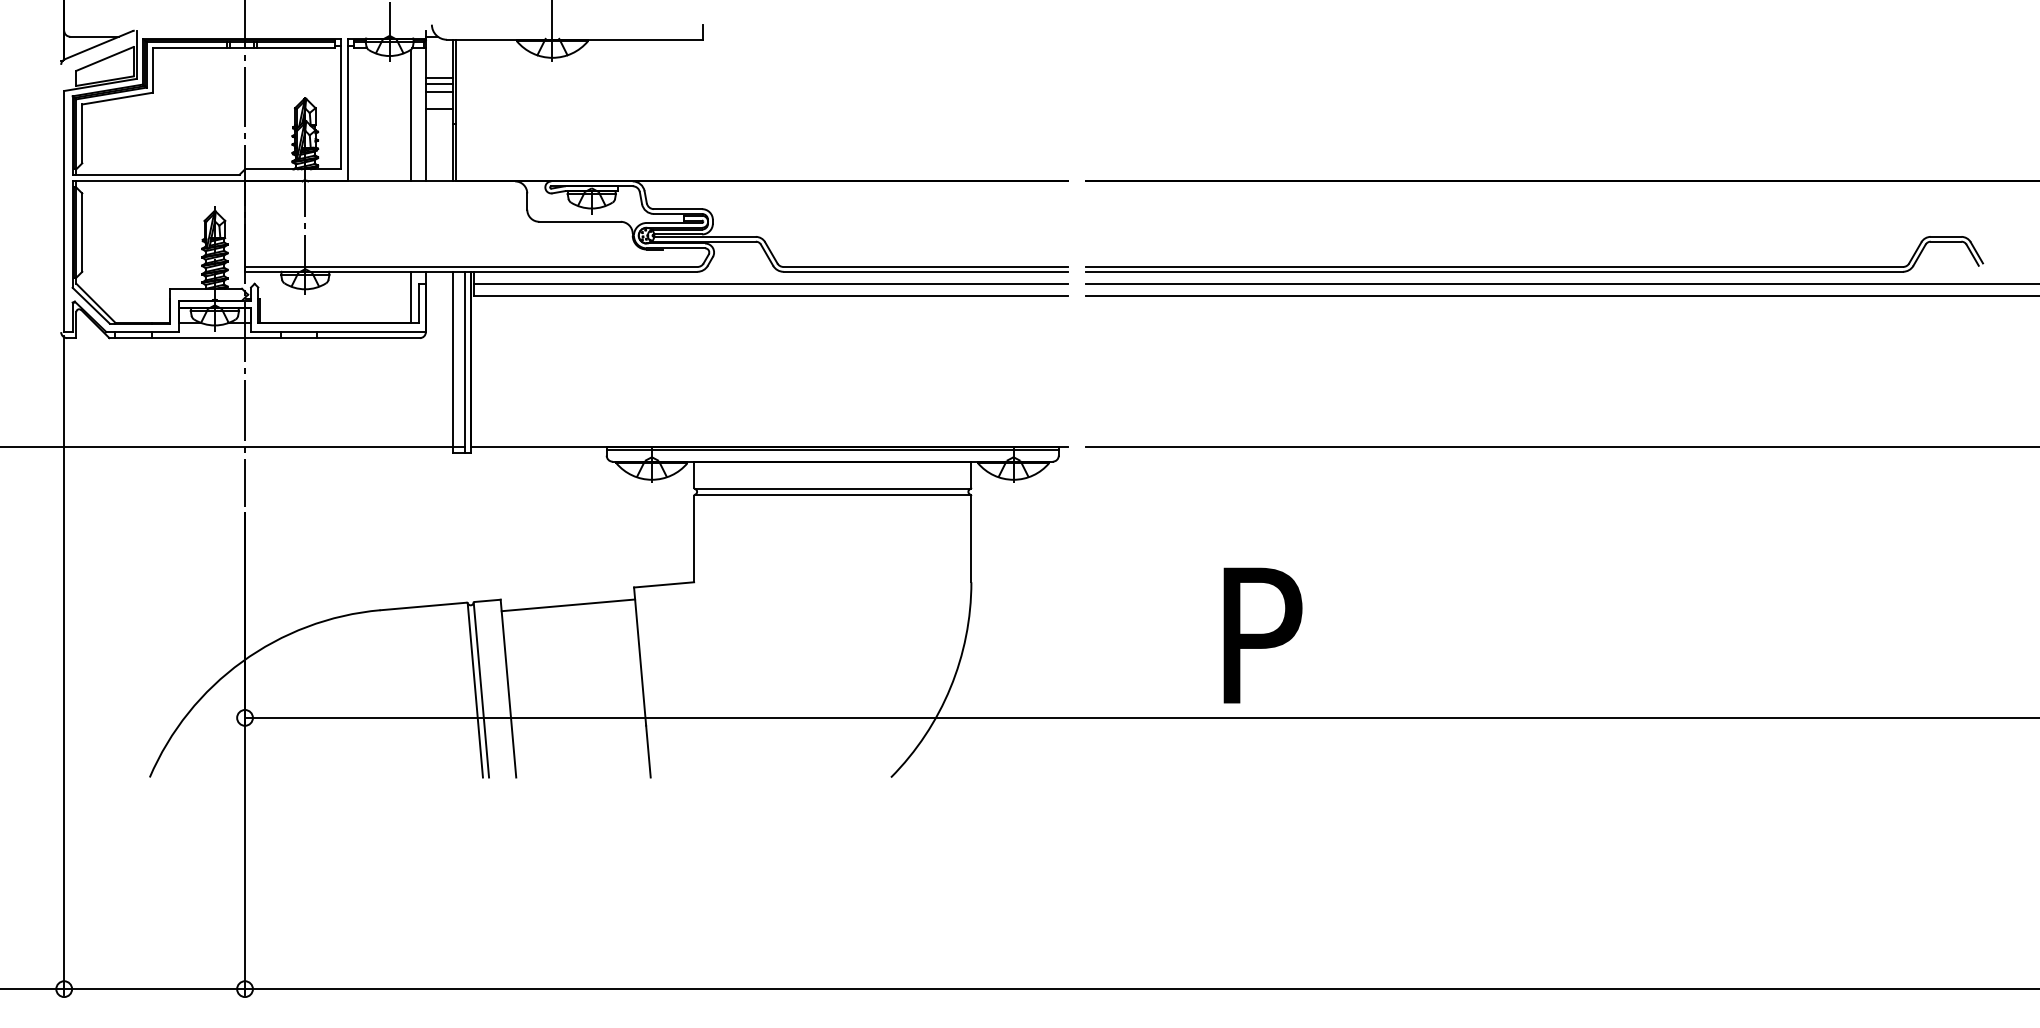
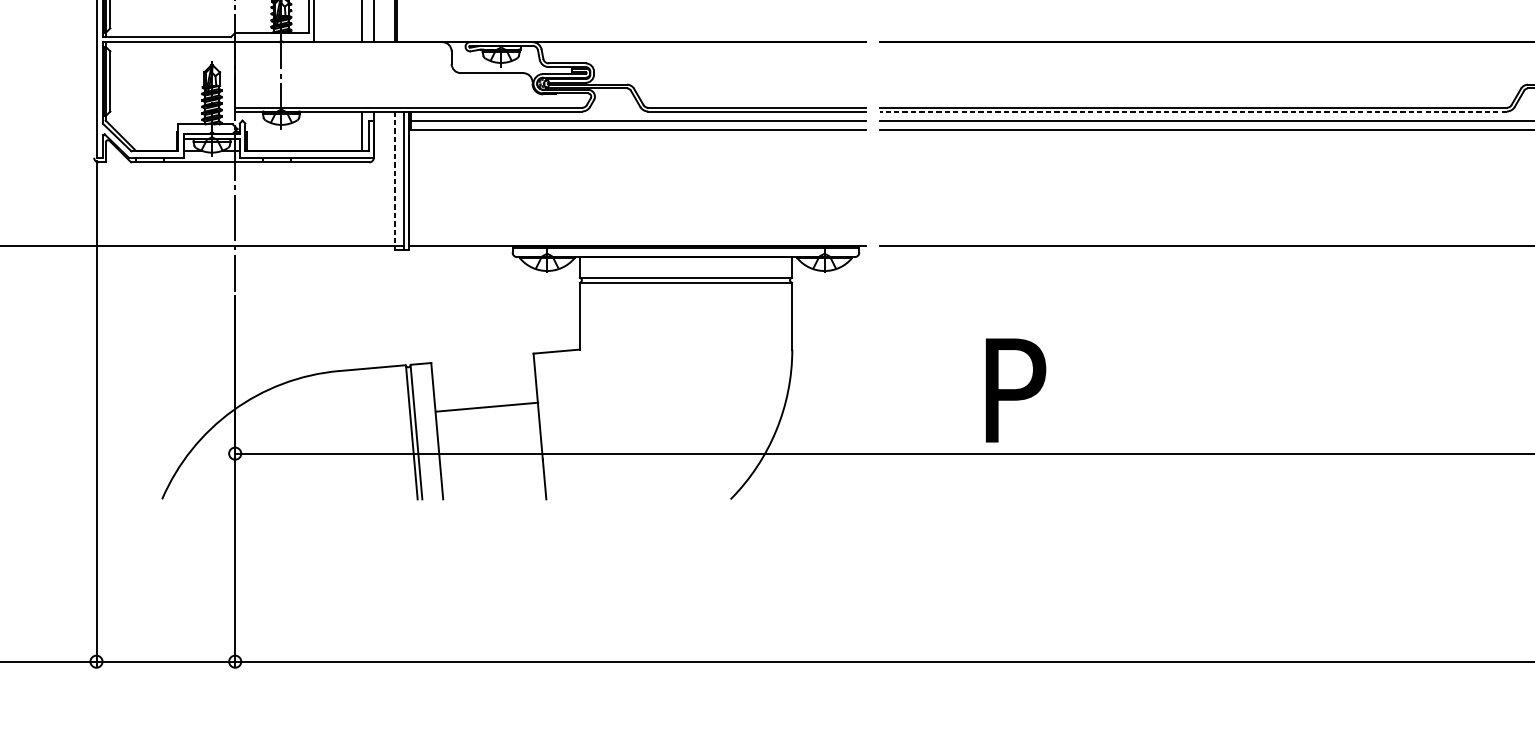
line: (1494, 271) -> (1193, 111), solid -> dashed
line: (453, 362) -> (395, 181), solid -> dashed
line: (568, 605) -> (487, 407), moved

